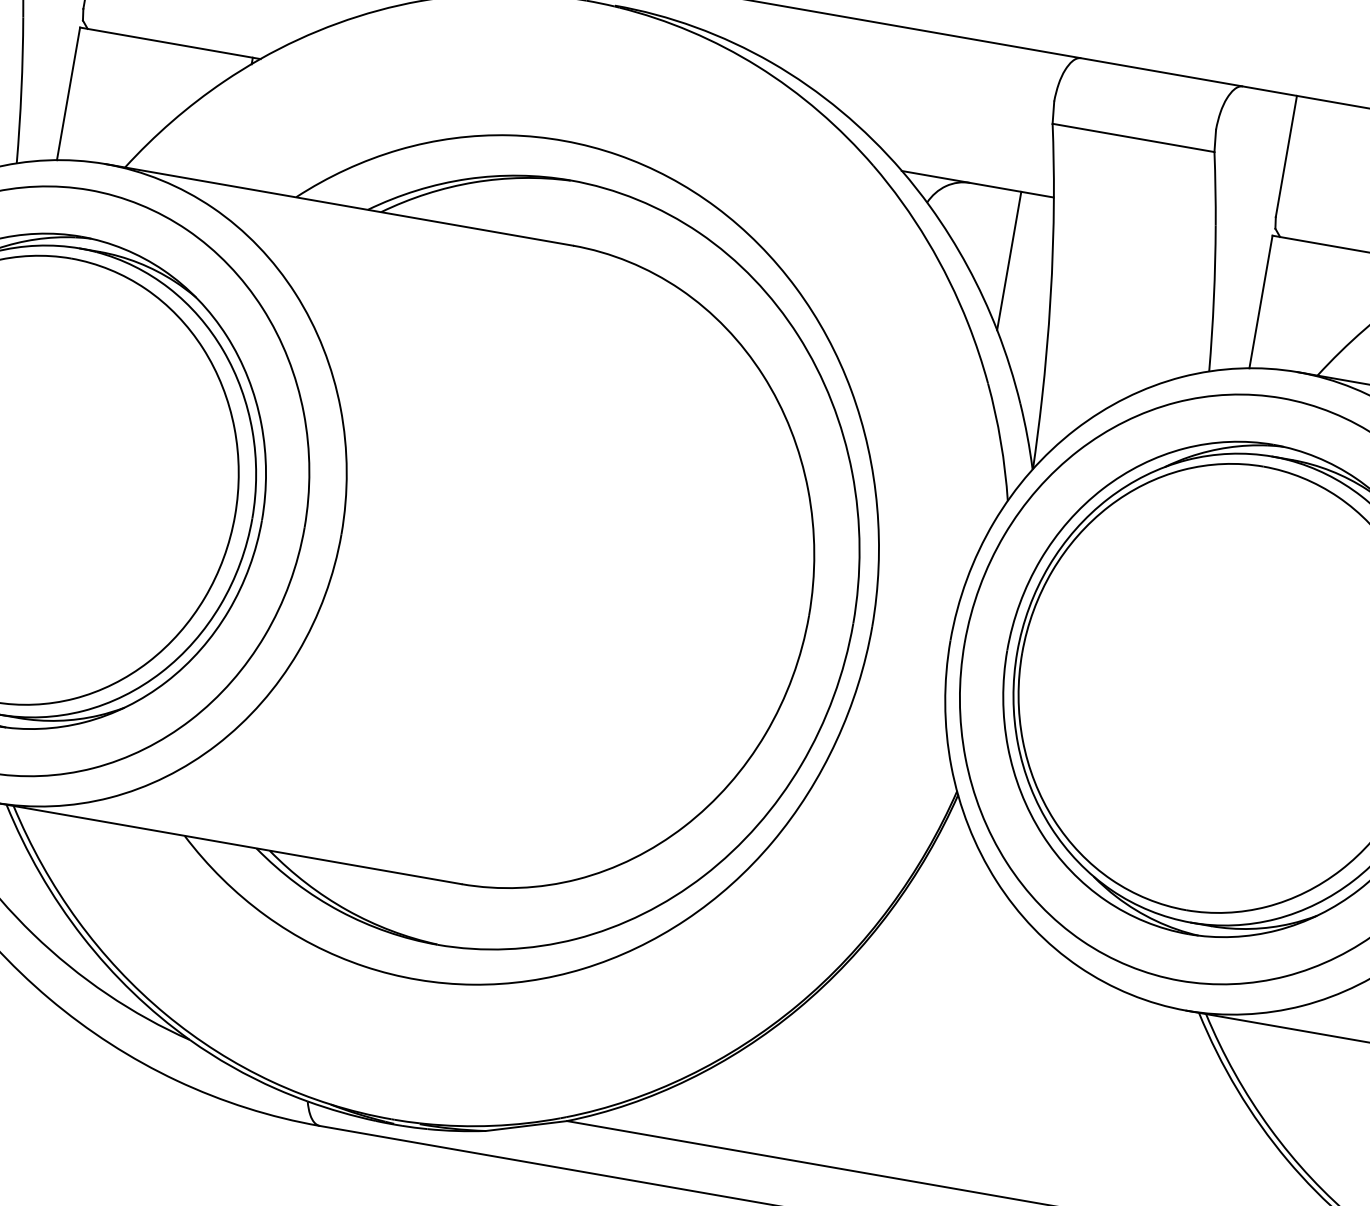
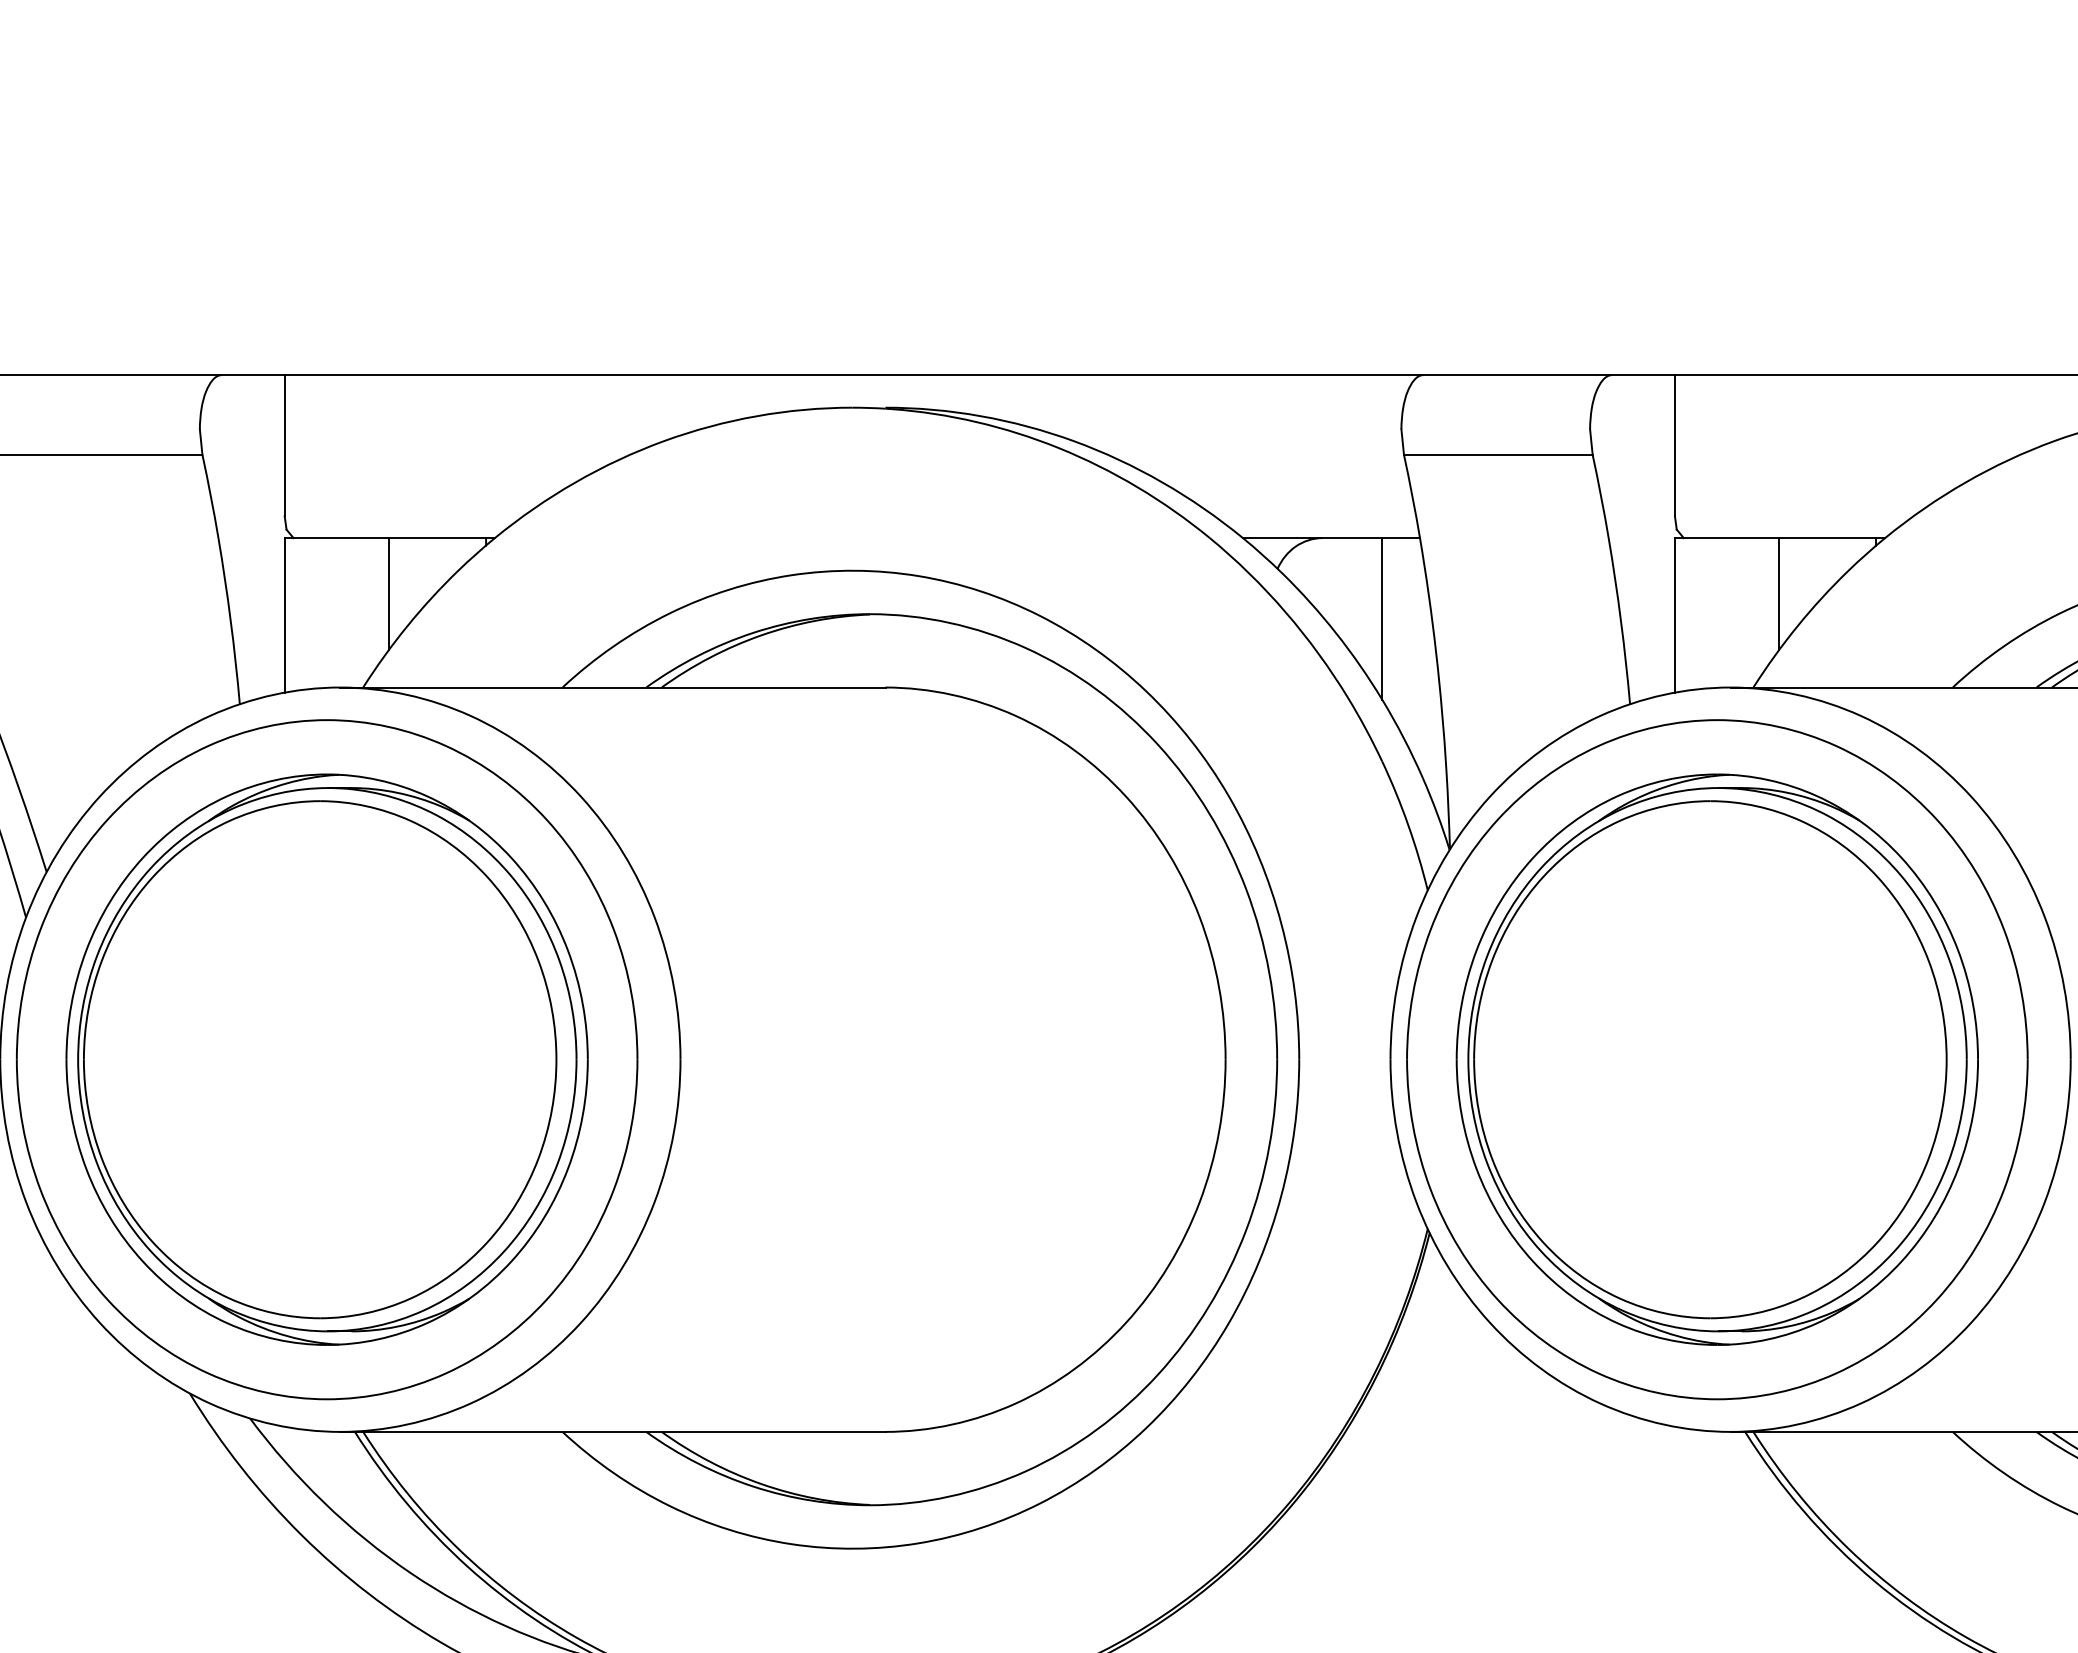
line: (160, 91) -> (388, 594), added
line: (1353, 299) -> (1779, 594), added

